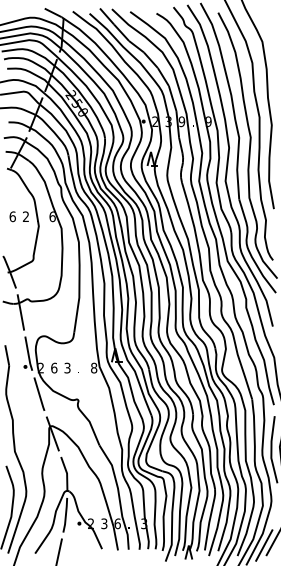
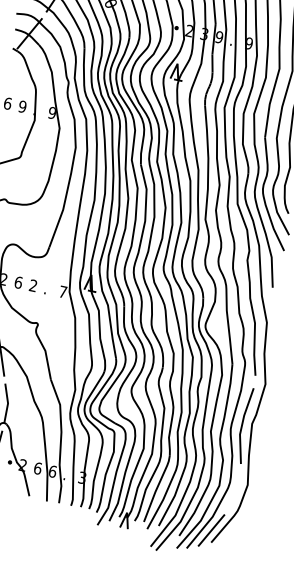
text: (25, 216) -> (22, 106), 2 -> 9
text: (52, 216) -> (52, 112), 6 -> 9
text: (94, 367) -> (63, 291), 8 -> 7
text: (67, 368) -> (33, 286), 3 -> 2
text: (104, 523) -> (38, 468), 3 -> 6

